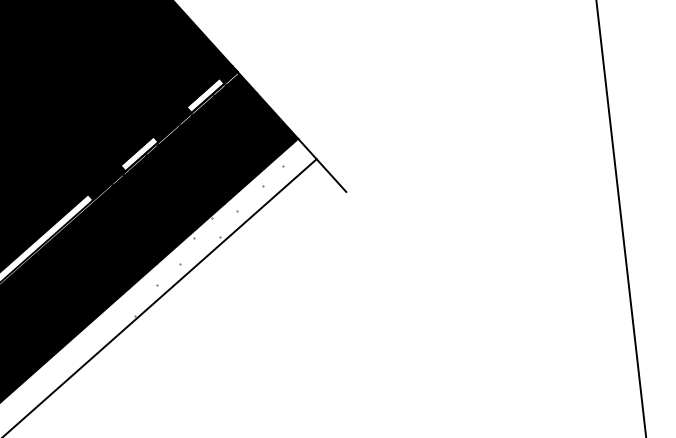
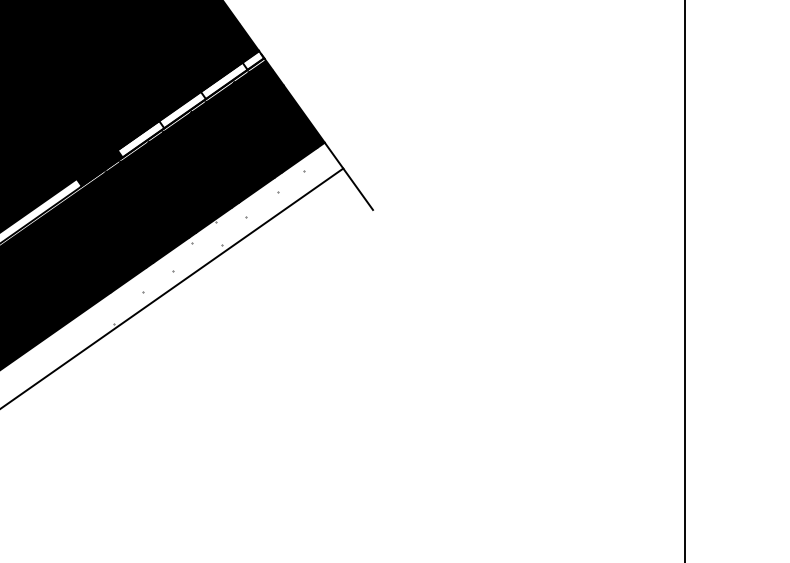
fill: (228, 74) -> (253, 59), removed
fill: (172, 124) -> (182, 109), removed

